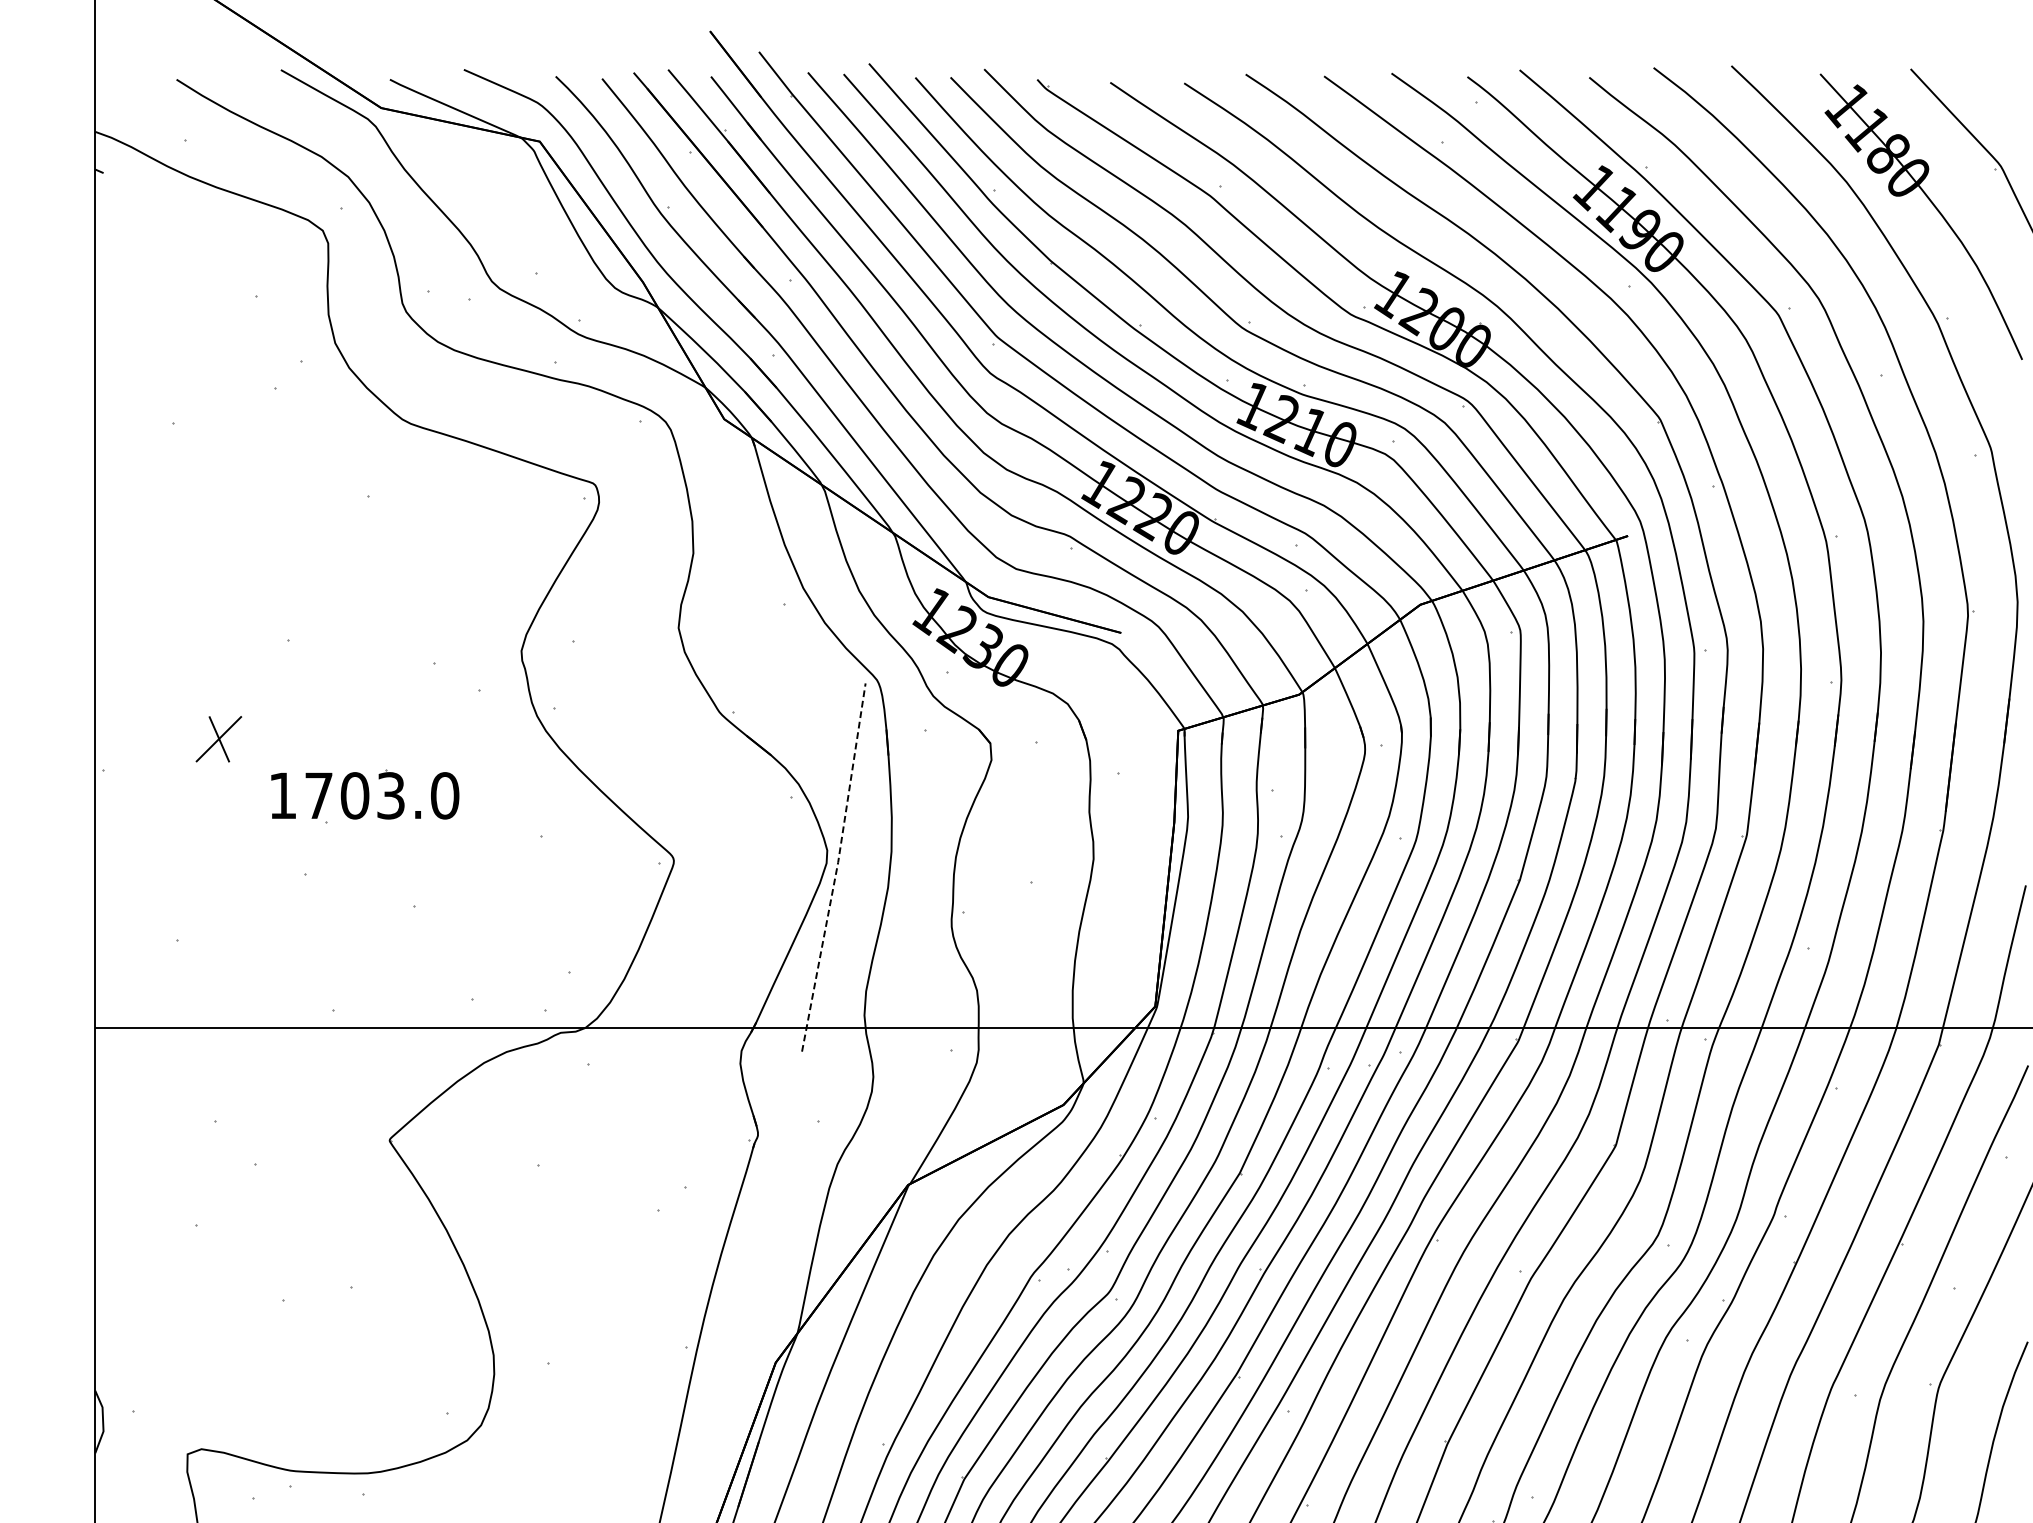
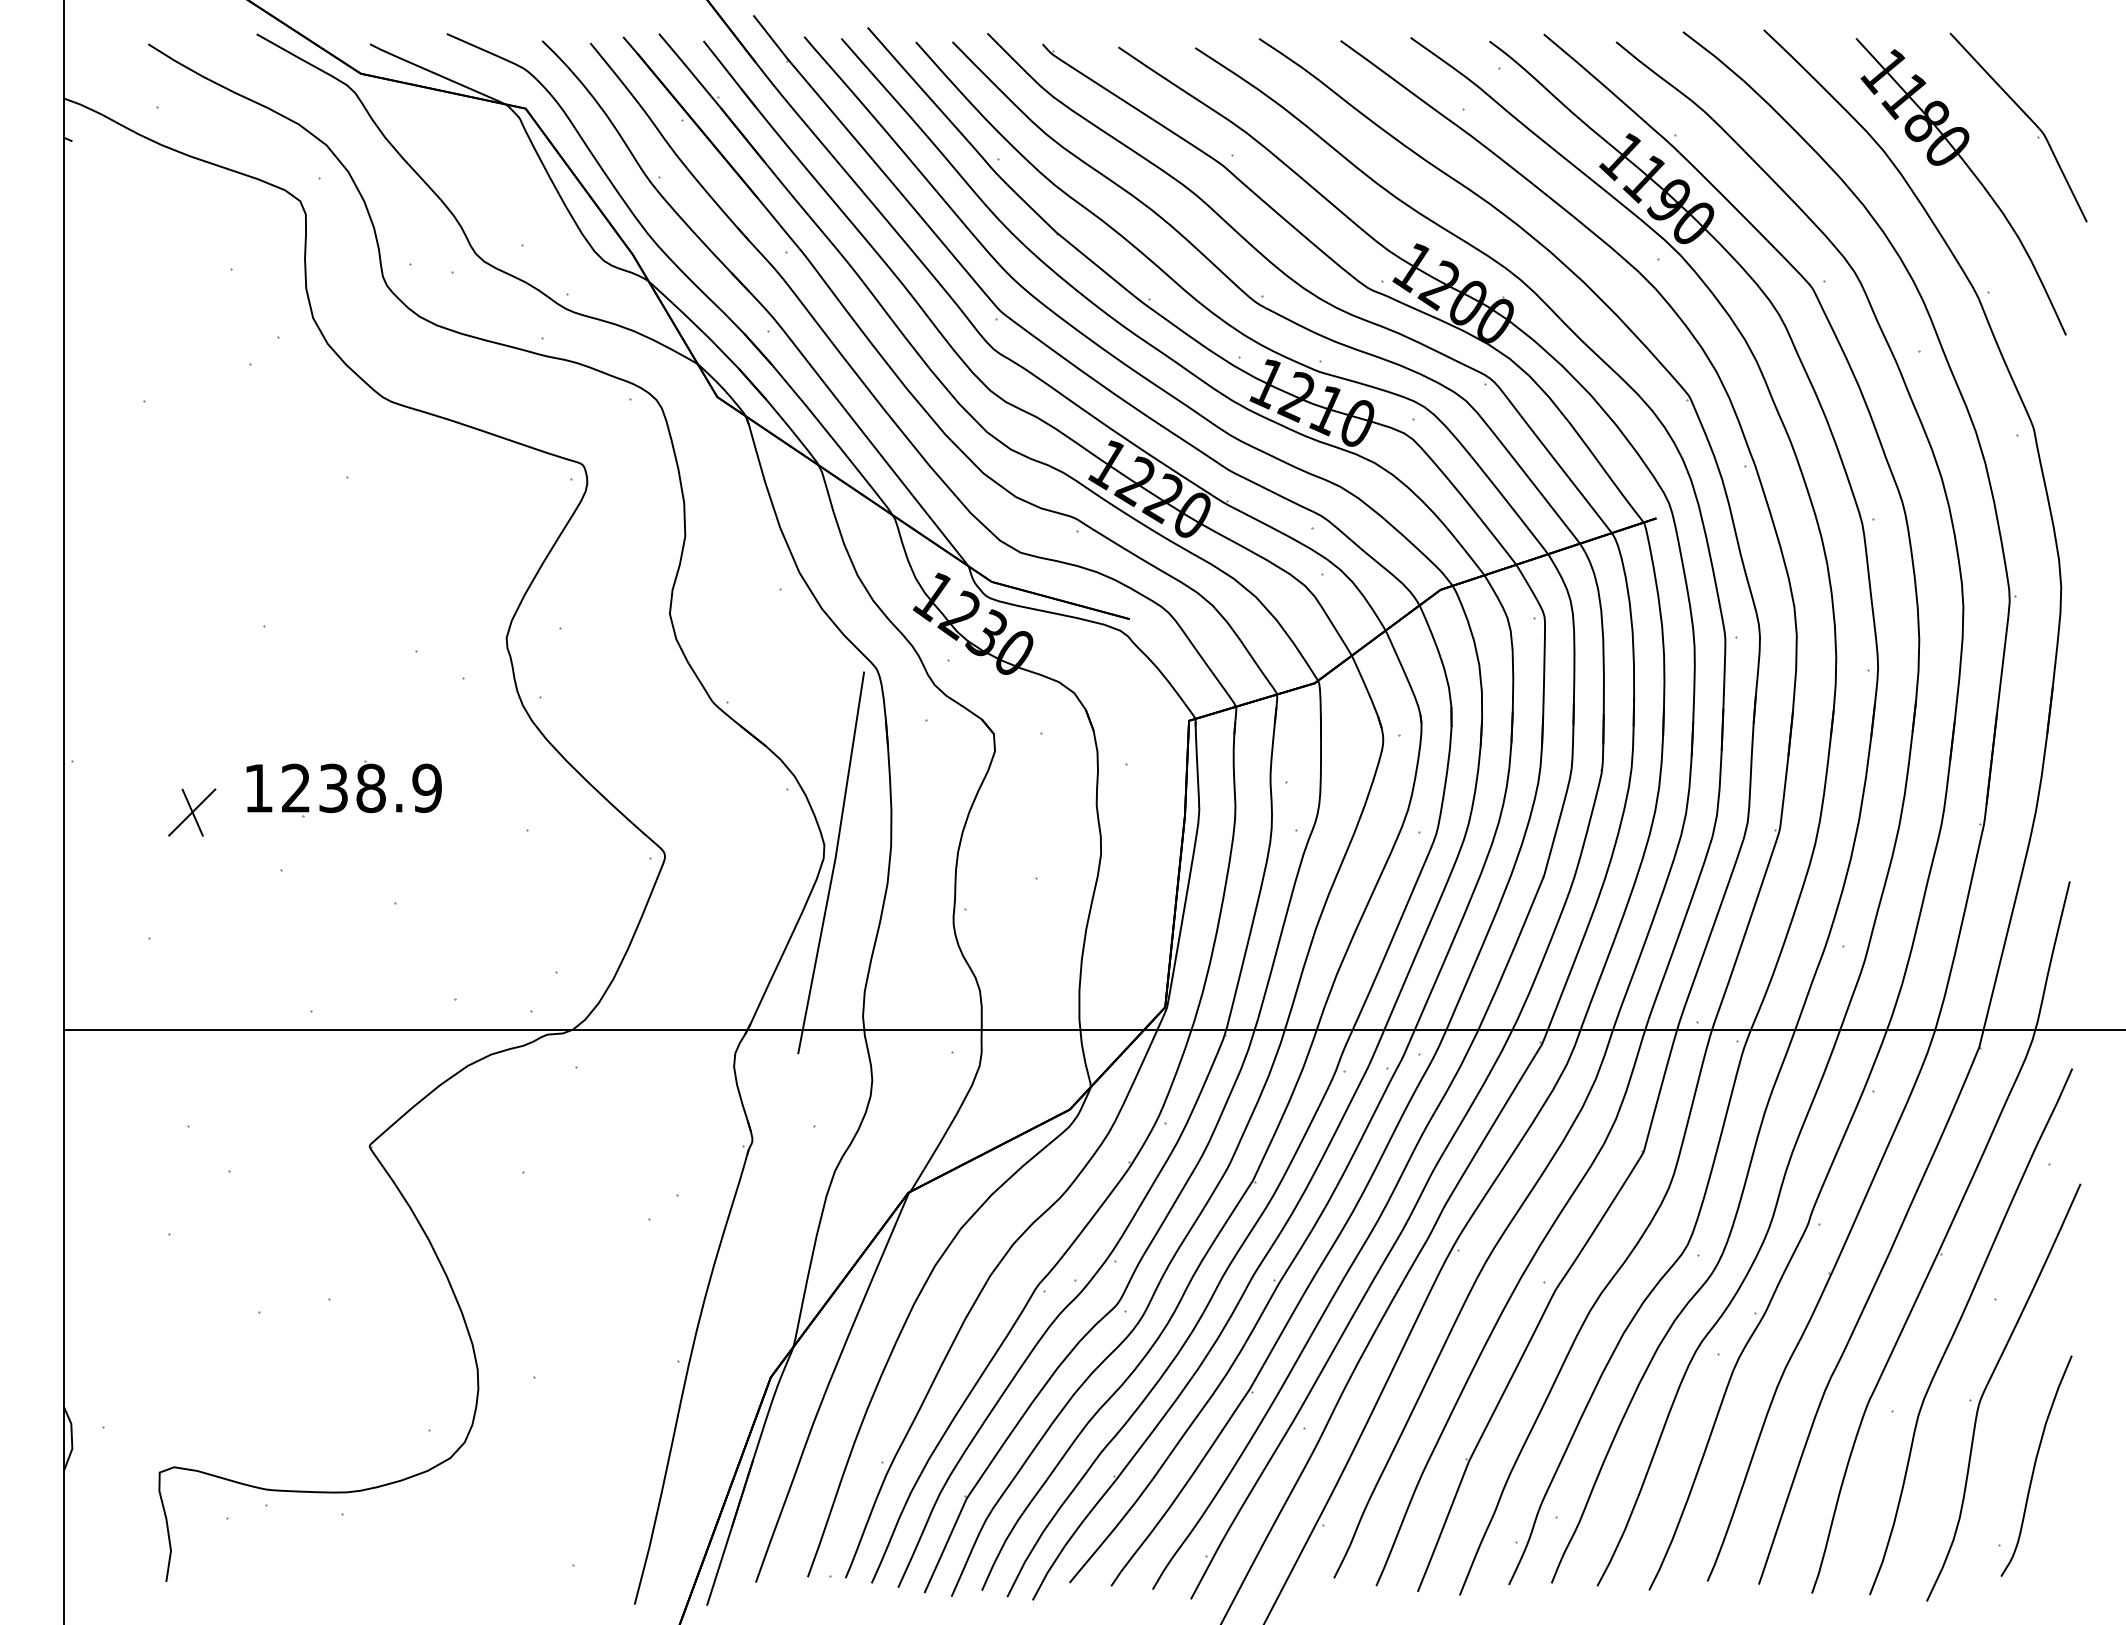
part: (219, 739) -> (192, 812), moved
text: (382, 795) -> (362, 788), 1703.0 -> 1238.9
line: (837, 867) -> (834, 862), dashed -> solid

